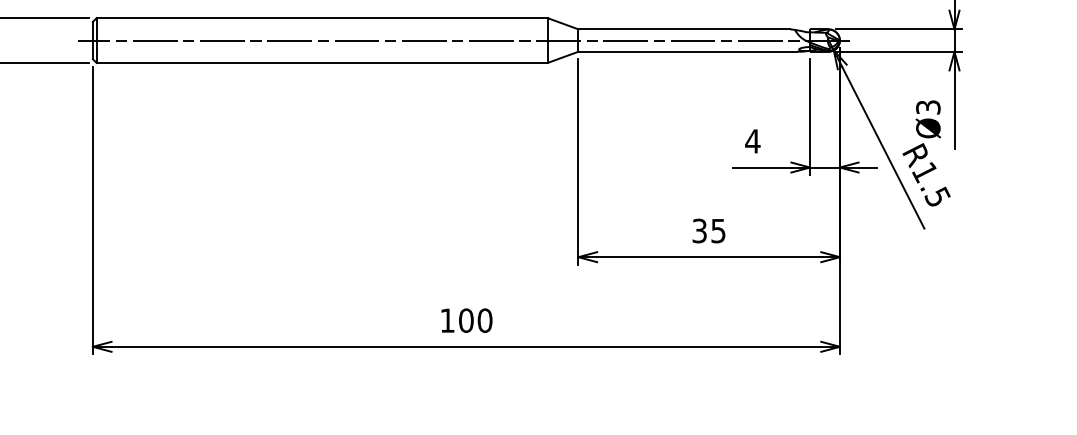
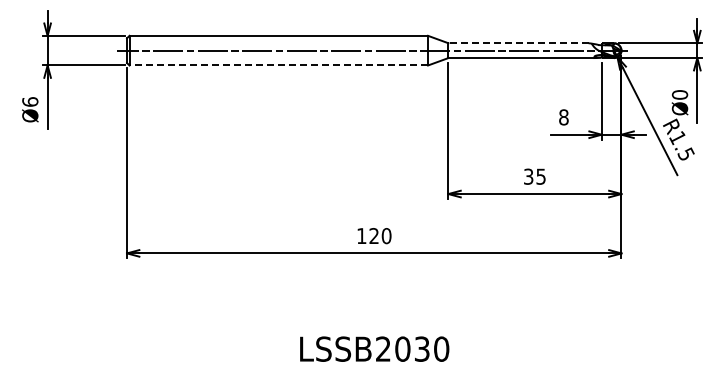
line: (684, 29) -> (518, 43), solid -> dashed
line: (321, 62) -> (278, 65), solid -> dashed
text: (929, 106) -> (680, 94), Ø3 -> Ø0
text: (752, 141) -> (563, 117), 4 -> 8
text: (466, 321) -> (374, 236), 100 -> 120

